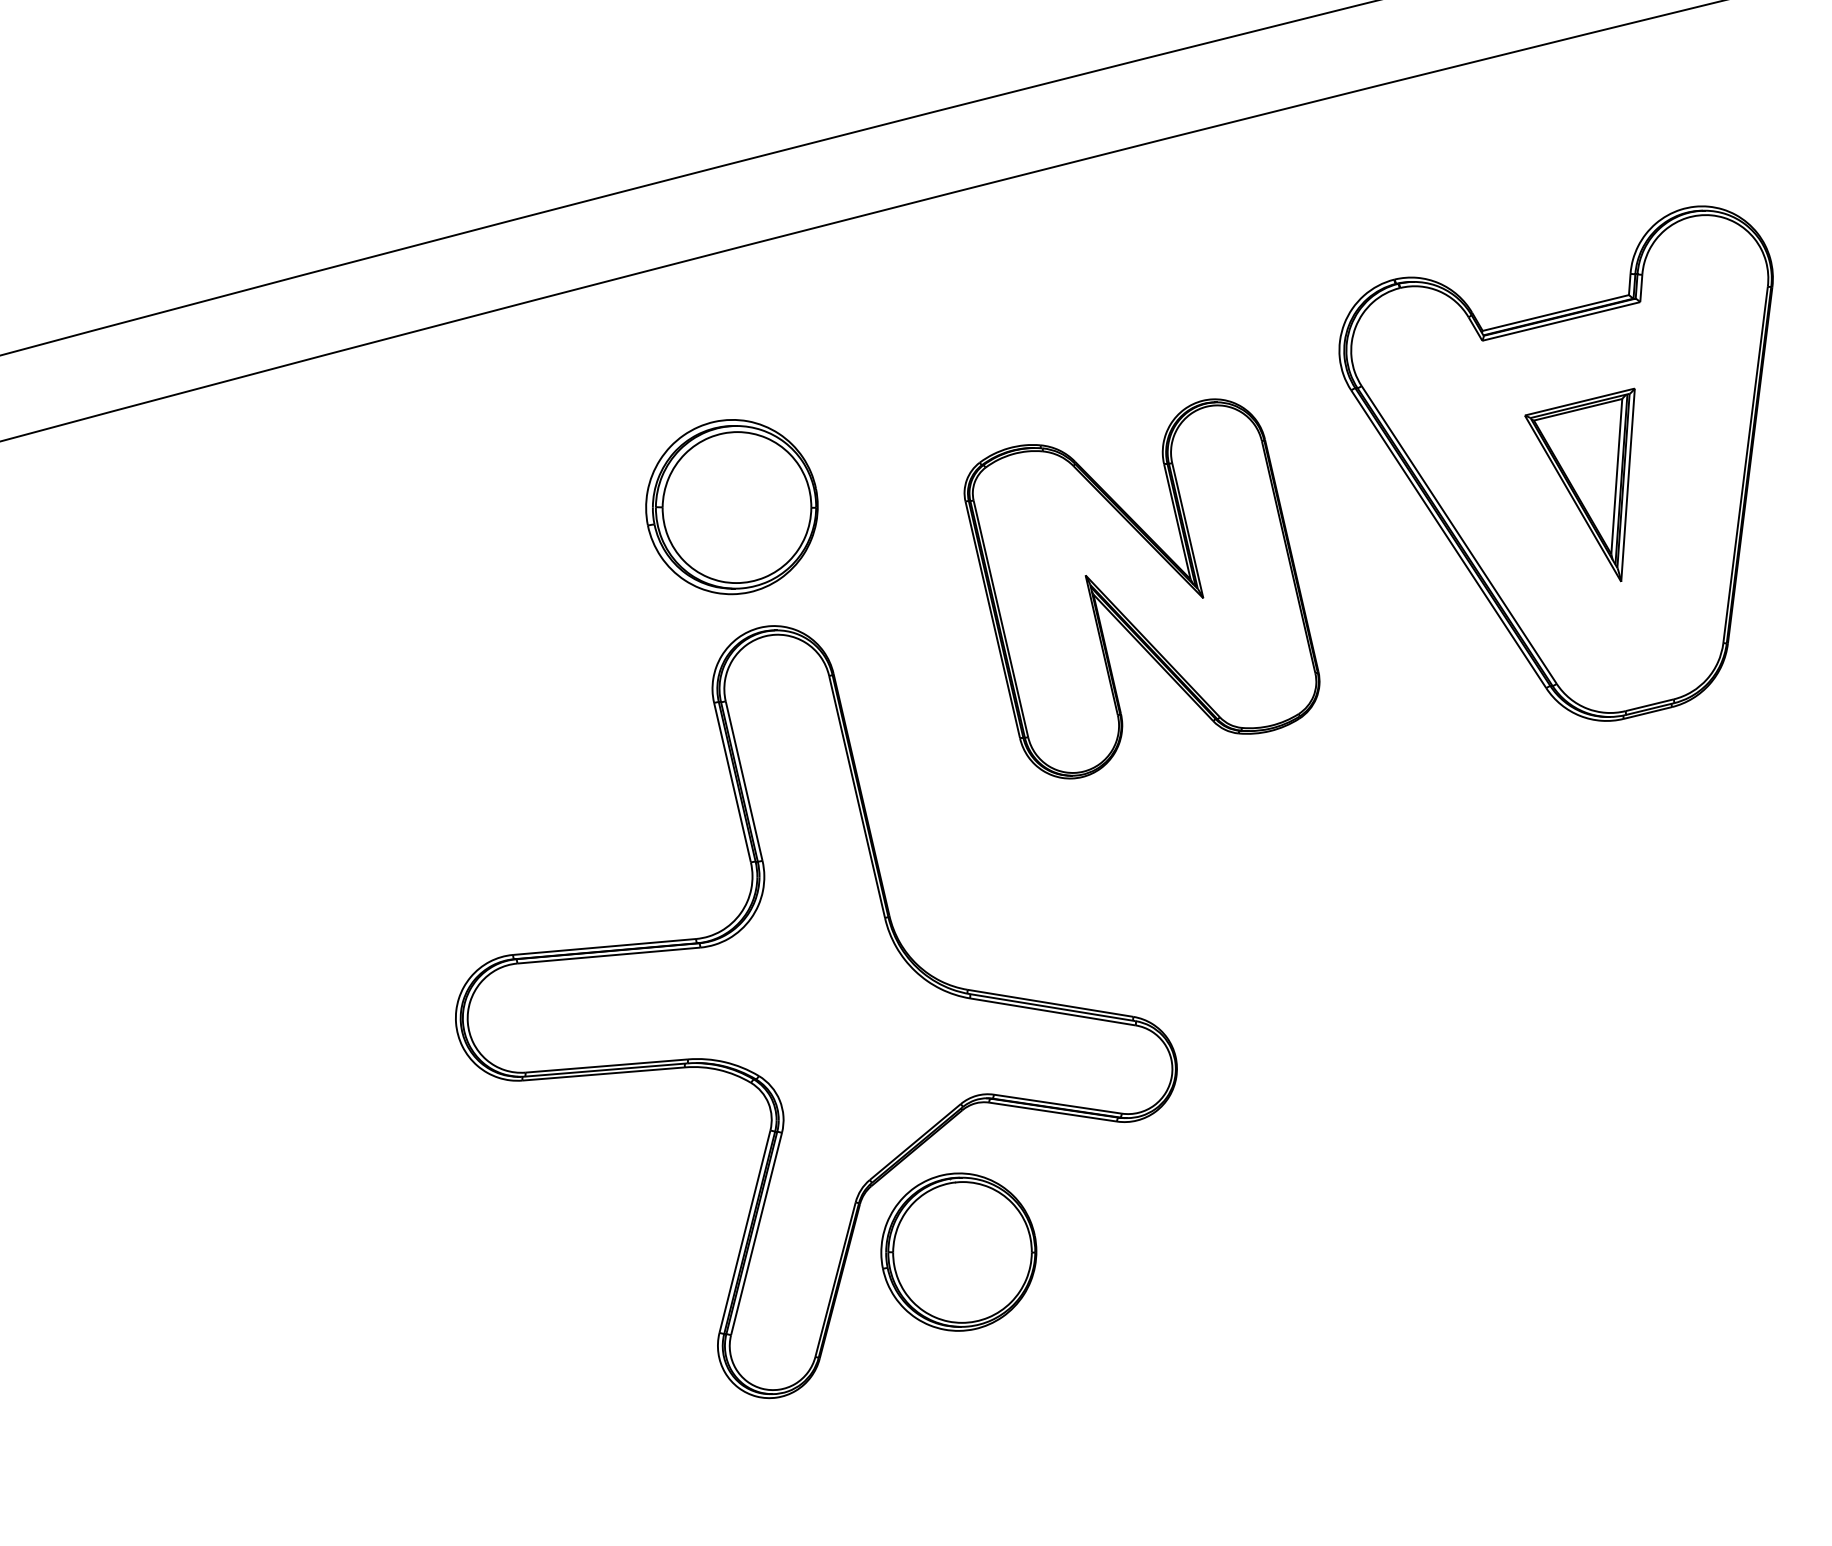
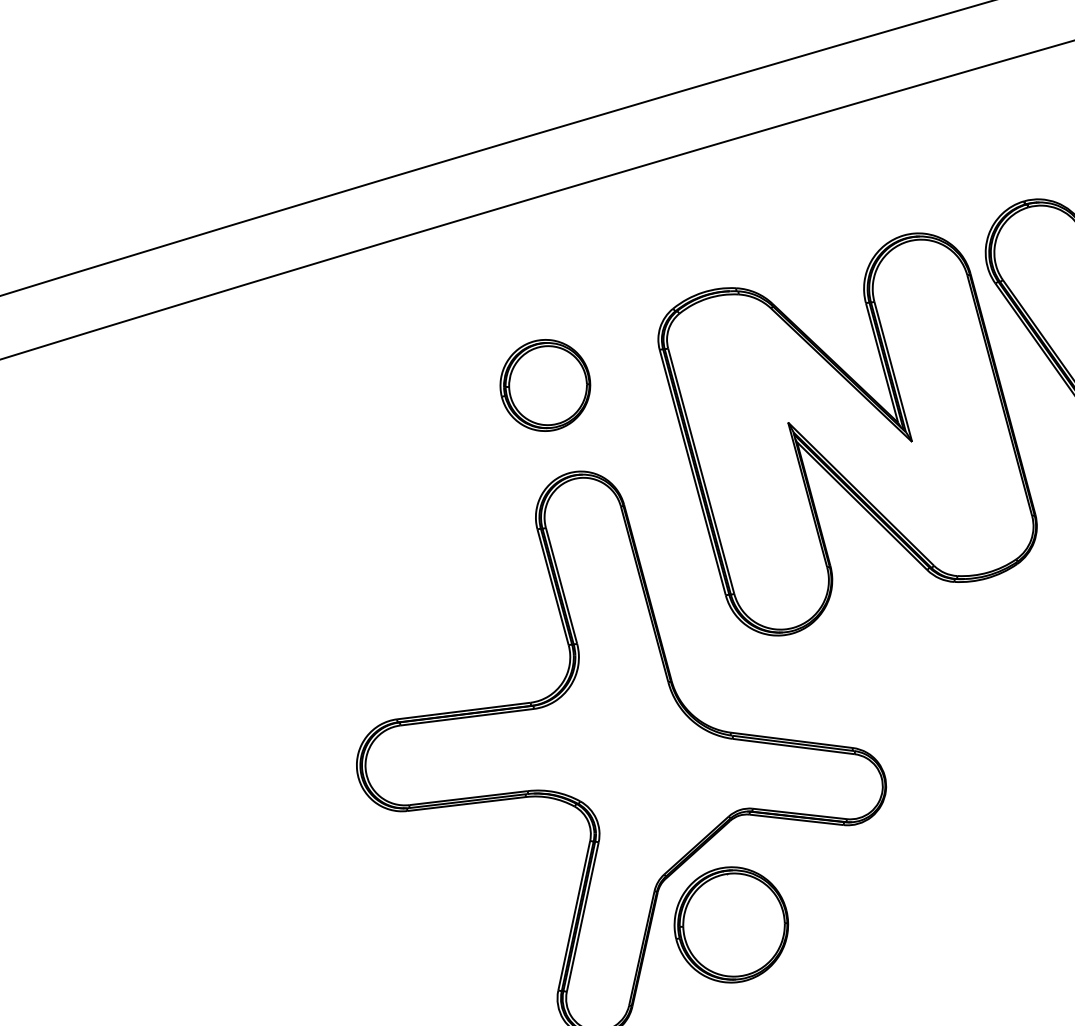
part: (732, 506) -> (545, 385), size x0.71
part: (1141, 588) -> (847, 434), size x1.43

